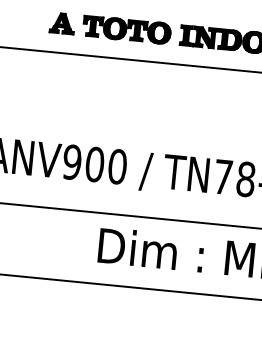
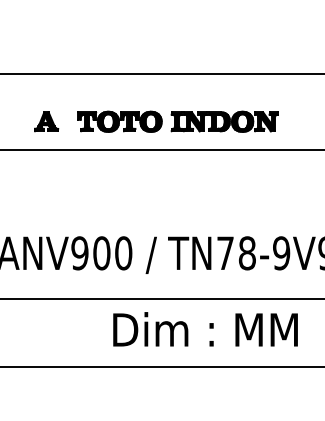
part: (62, 23) -> (46, 121), moved

